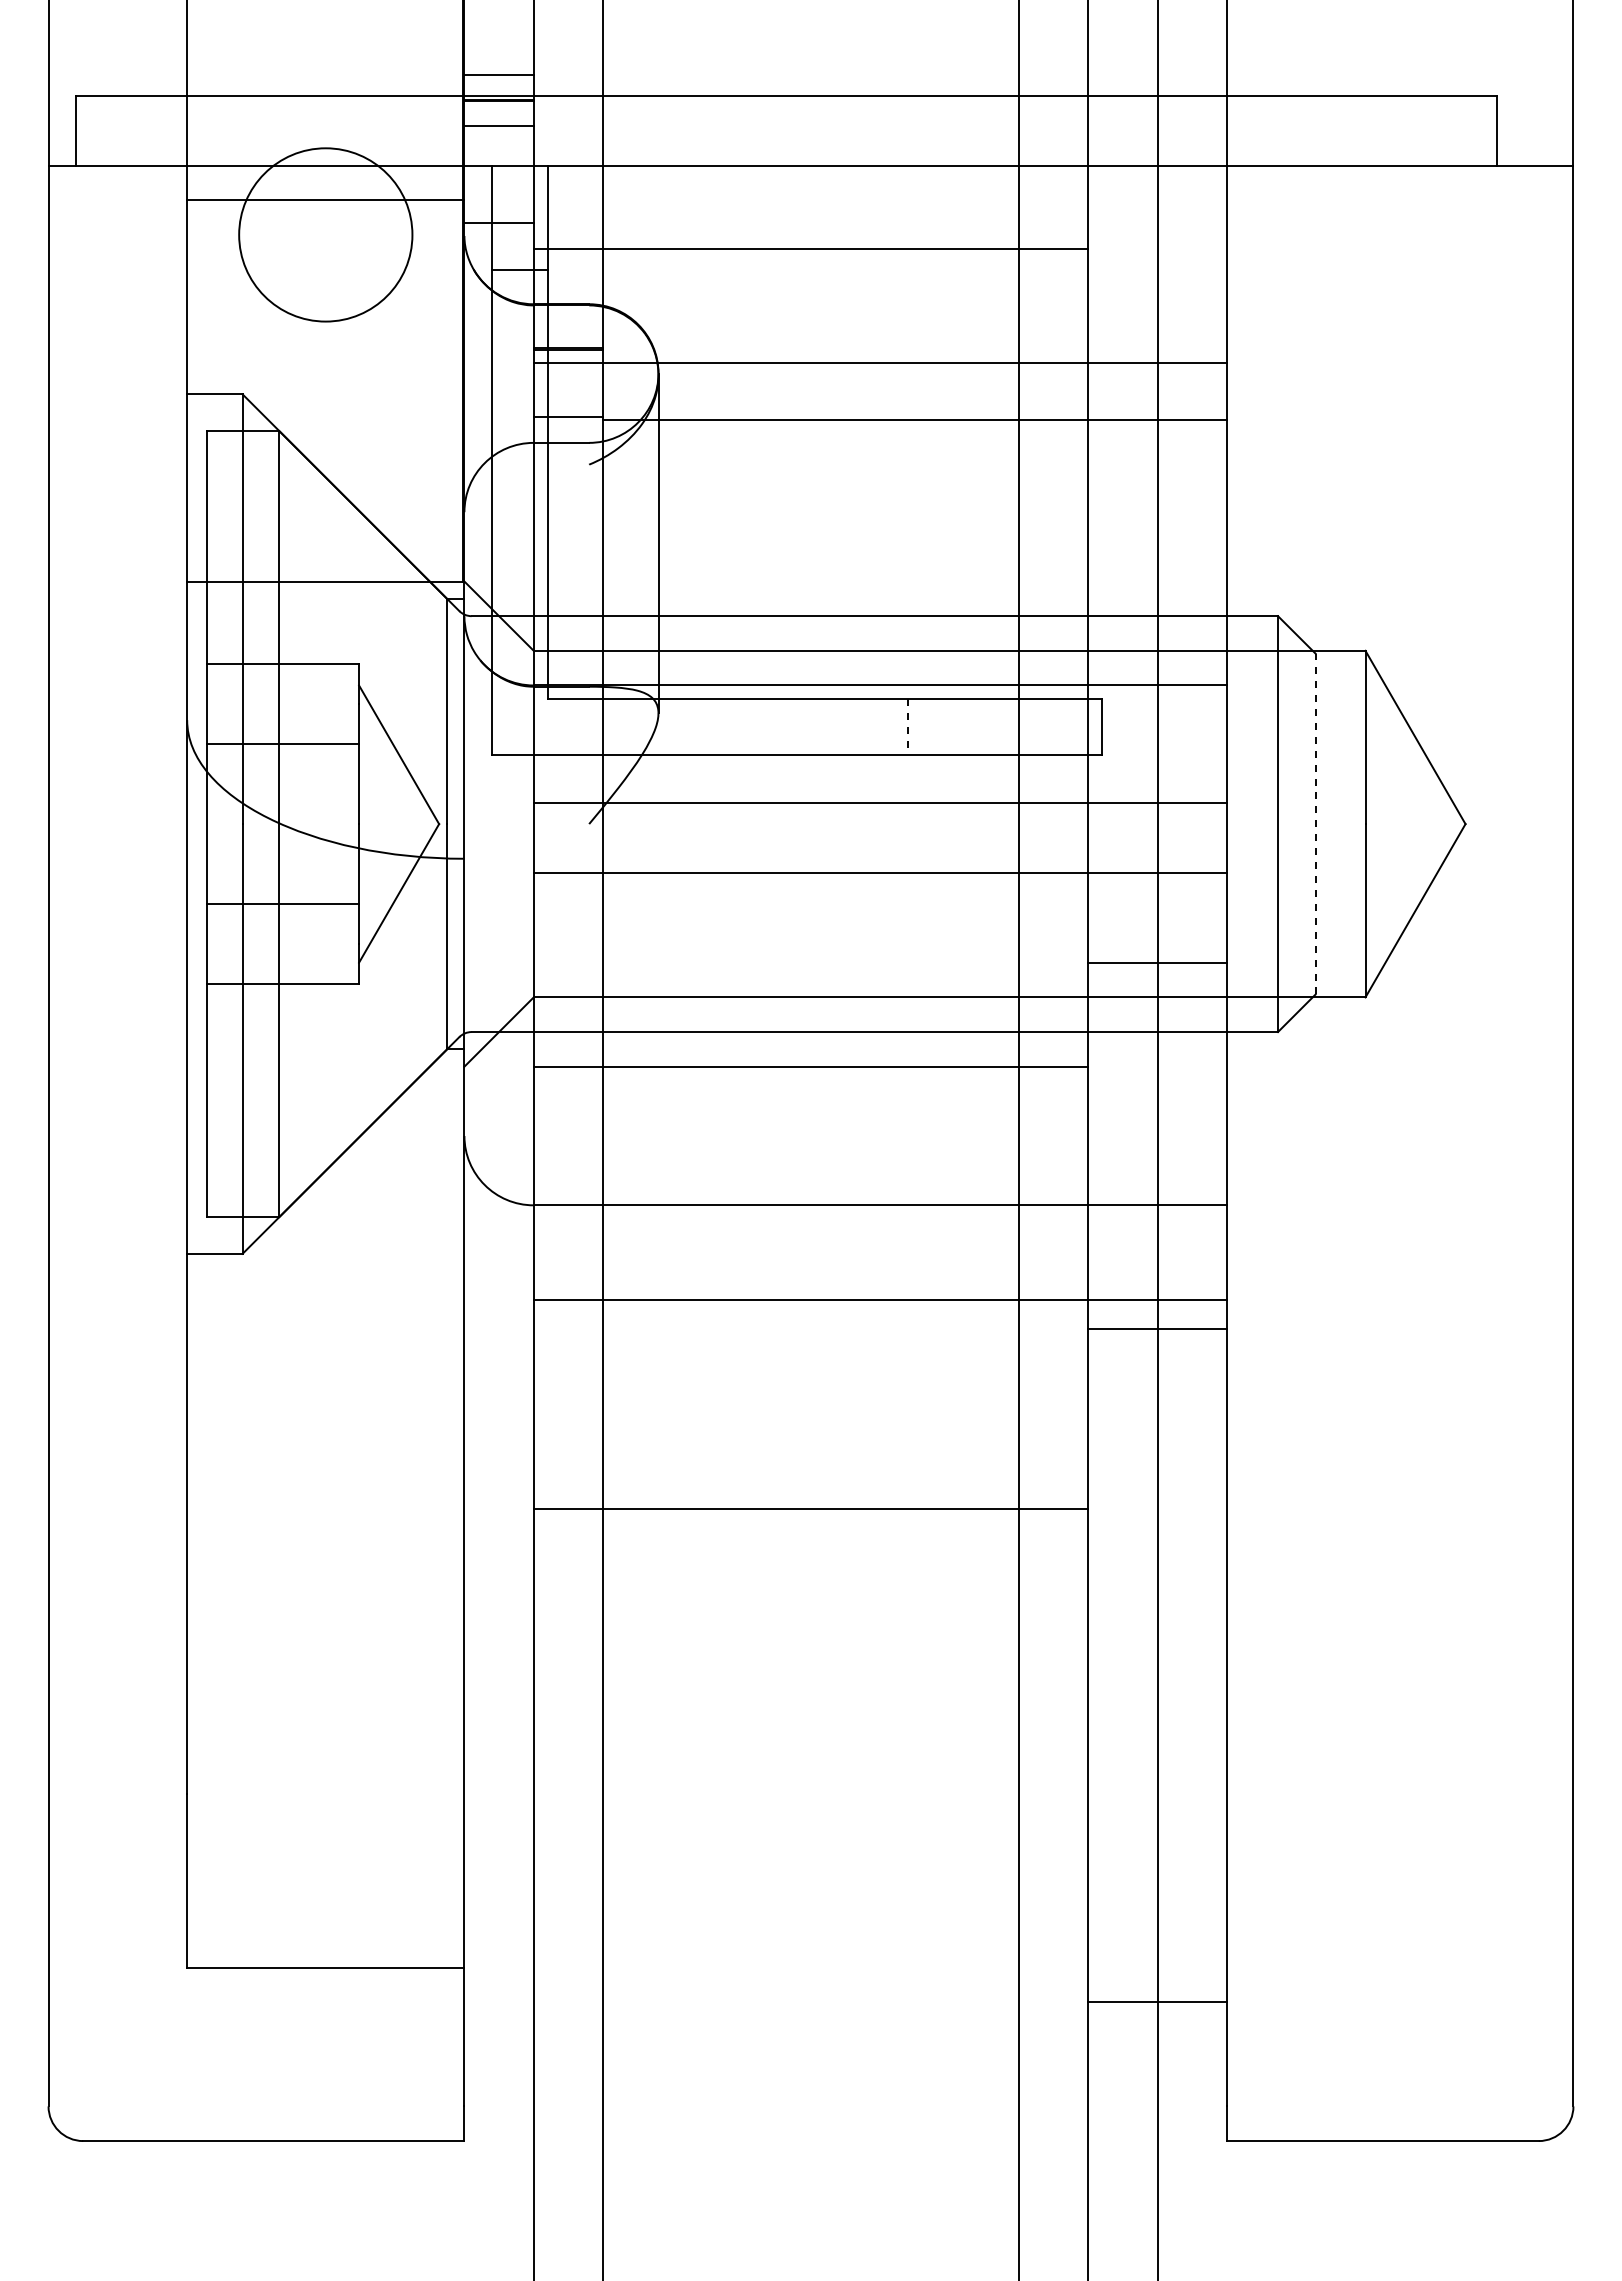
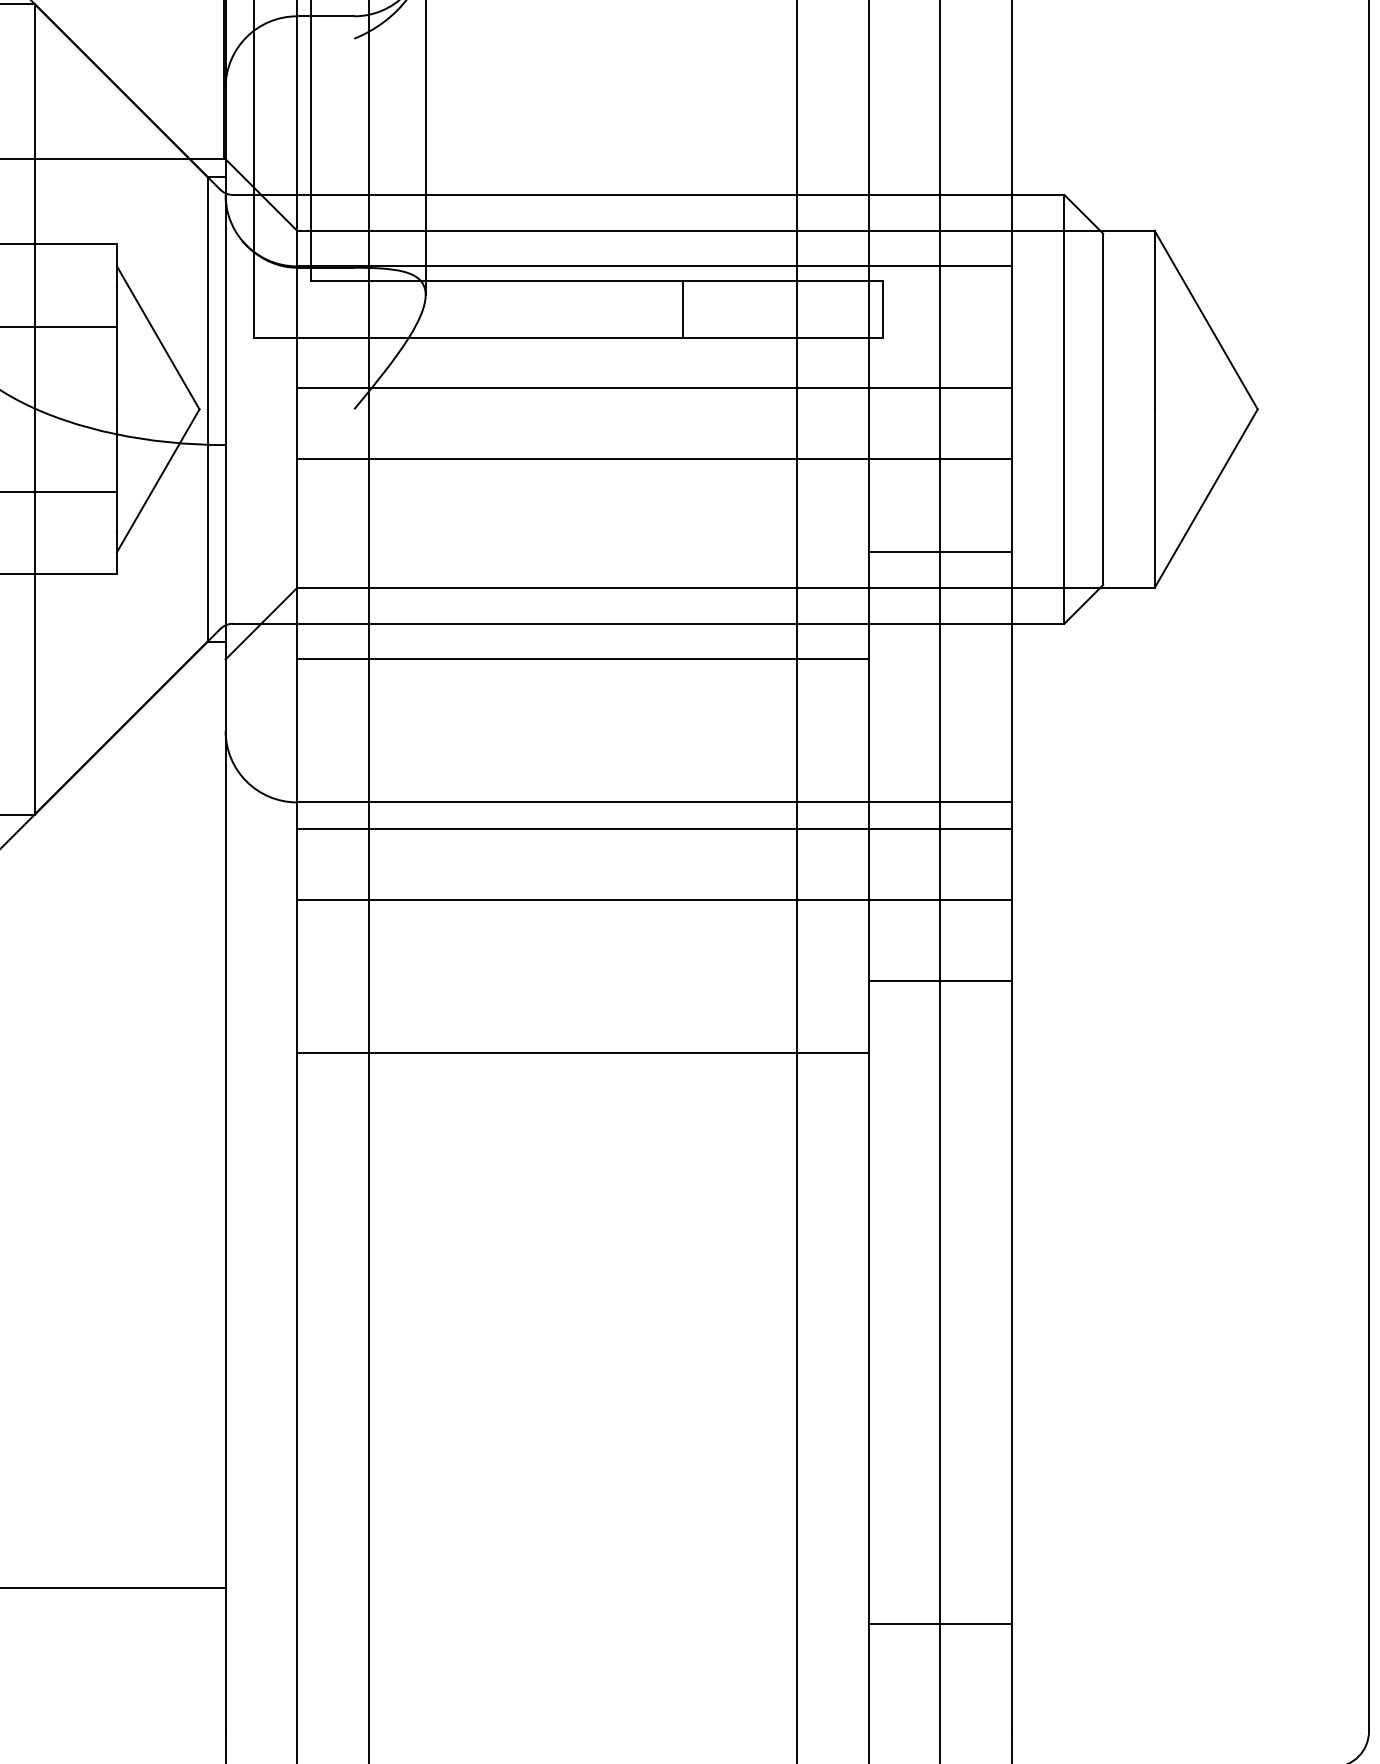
line: (908, 727) -> (683, 309), dashed -> solid
line: (1315, 823) -> (1103, 408), dashed -> solid
line: (879, 1230) -> (653, 828), added
line: (1157, 1328) -> (940, 980), moved
line: (810, 1508) -> (582, 1052), moved

